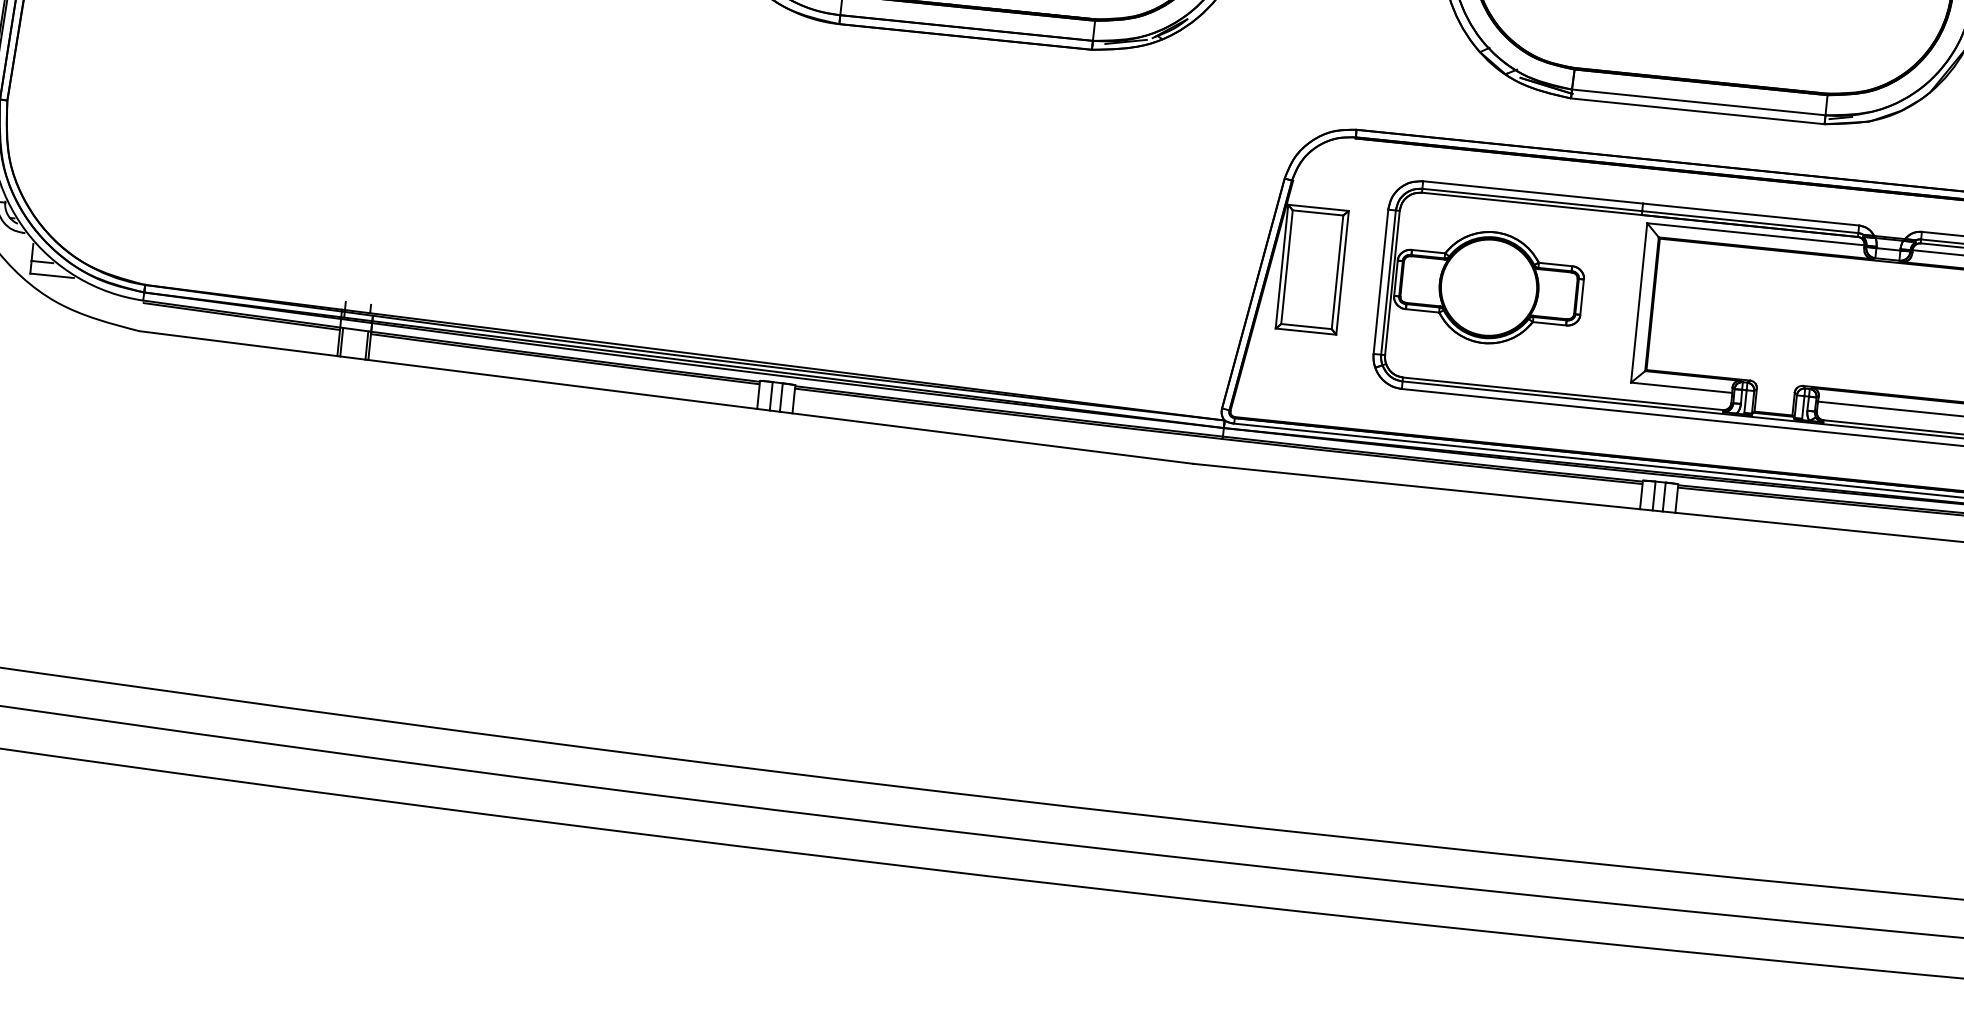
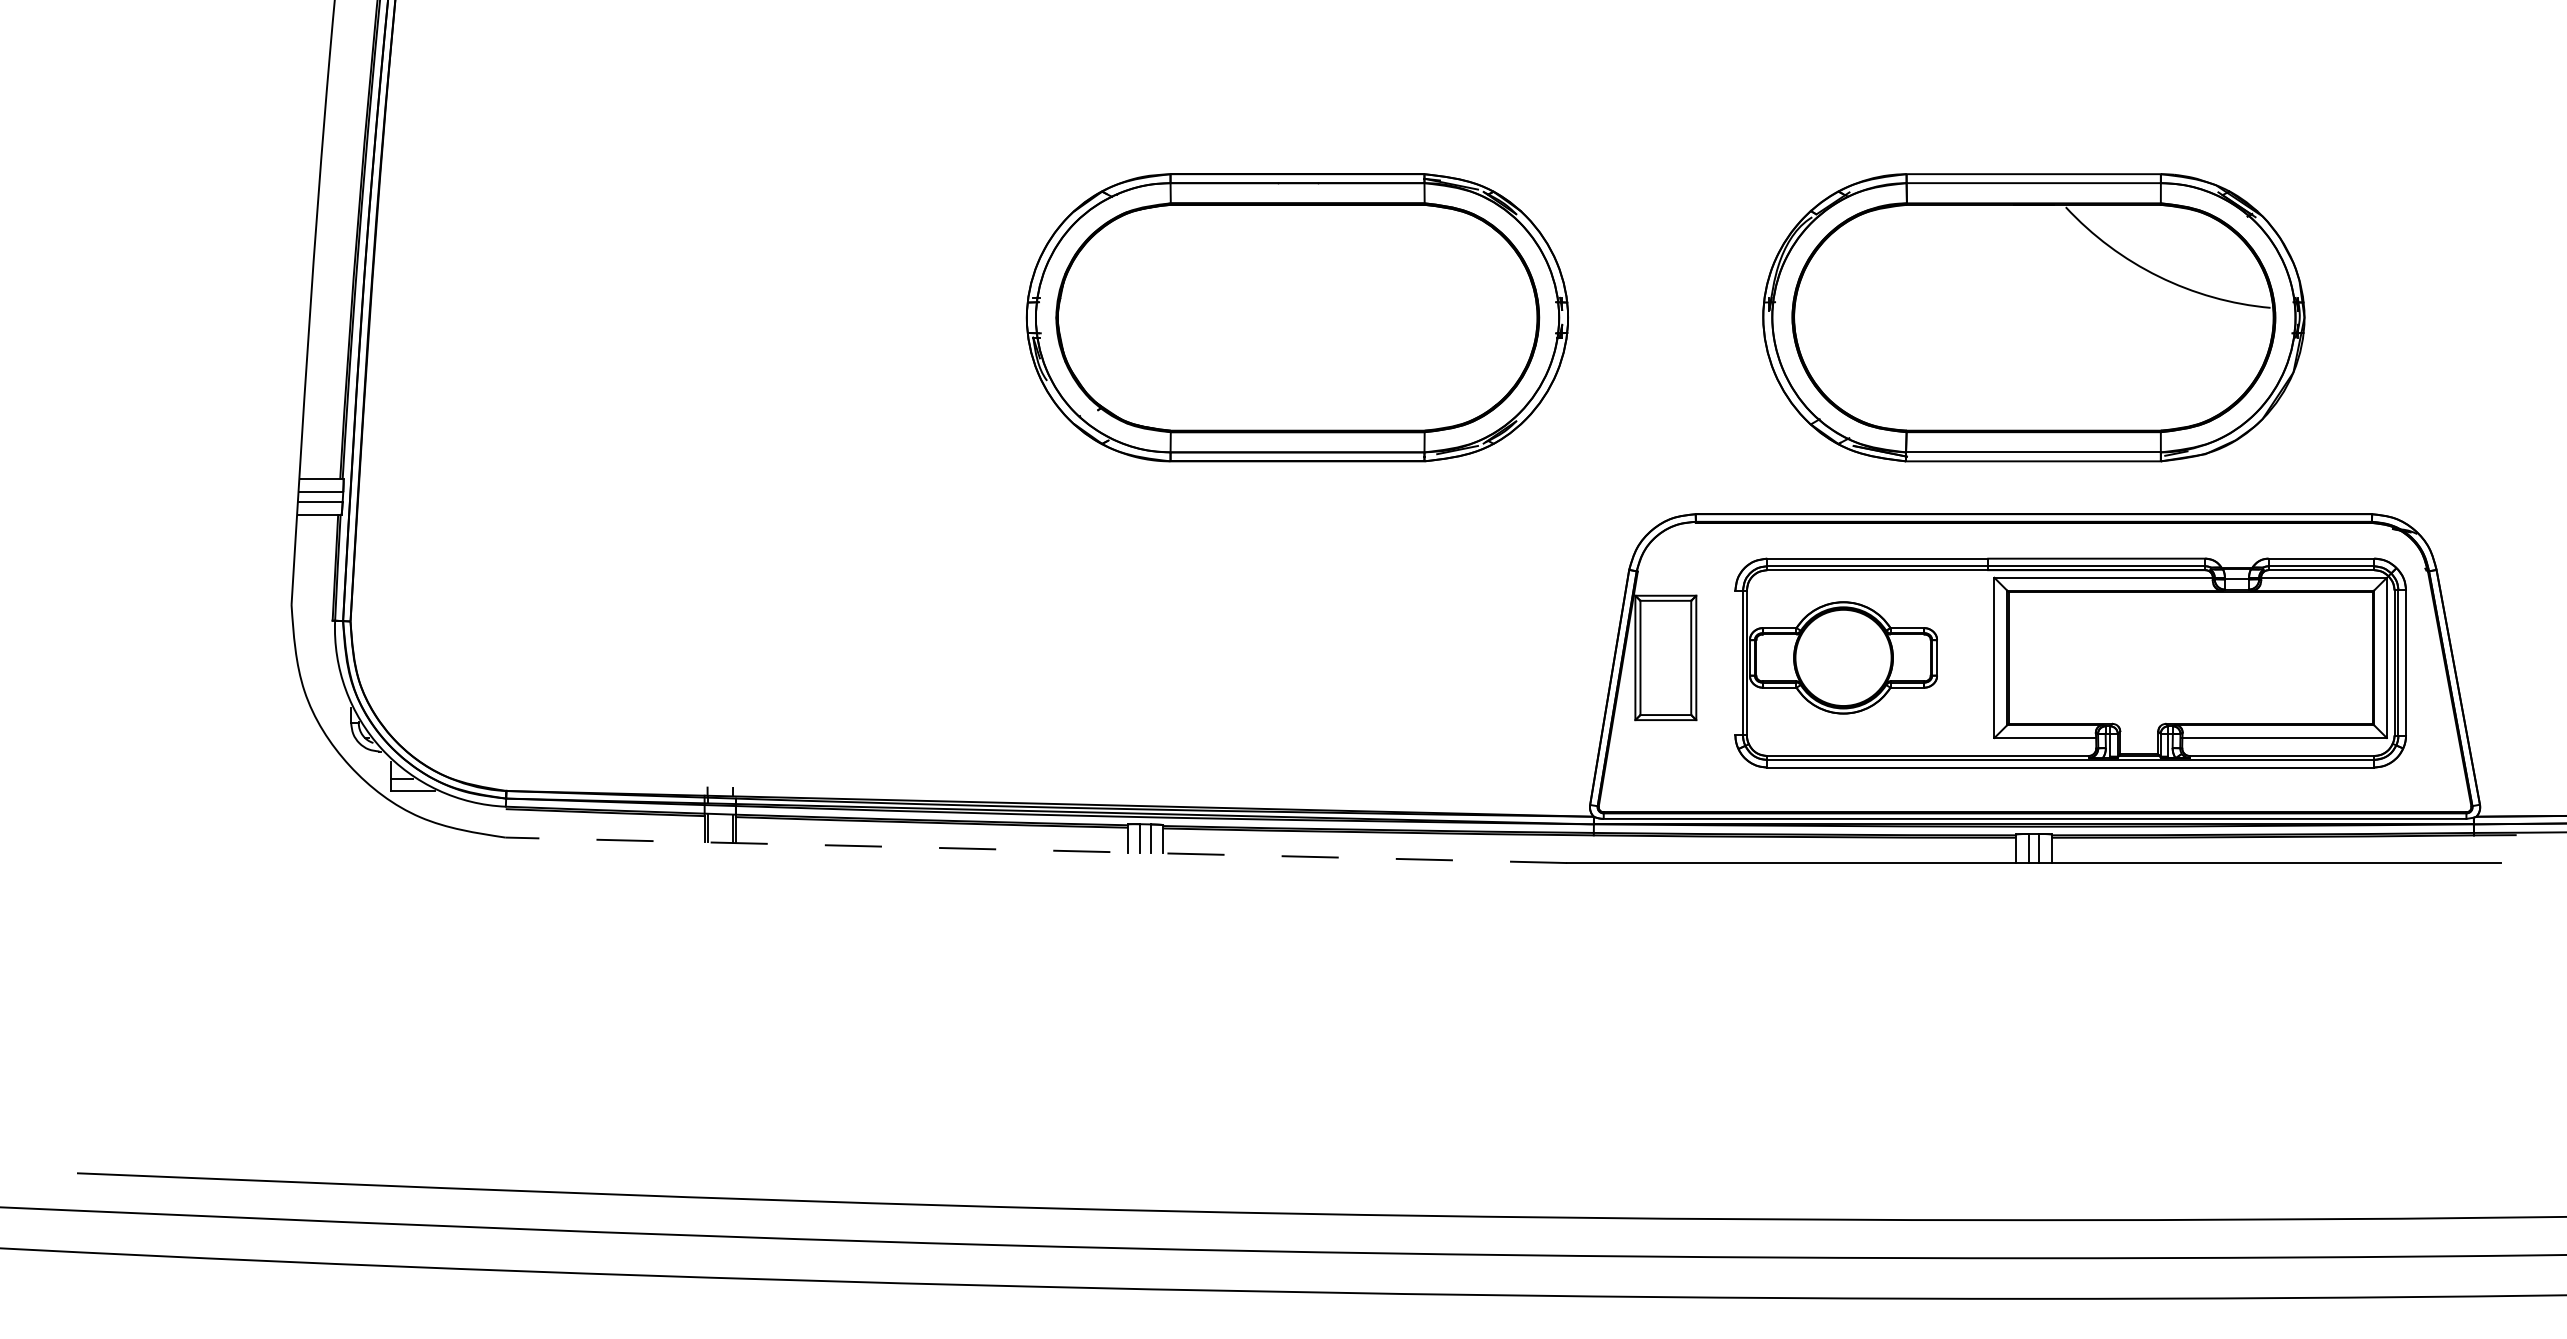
line: (1381, 281) -> (1735, 662), removed
line: (665, 397) -> (1035, 850), solid -> dashed

